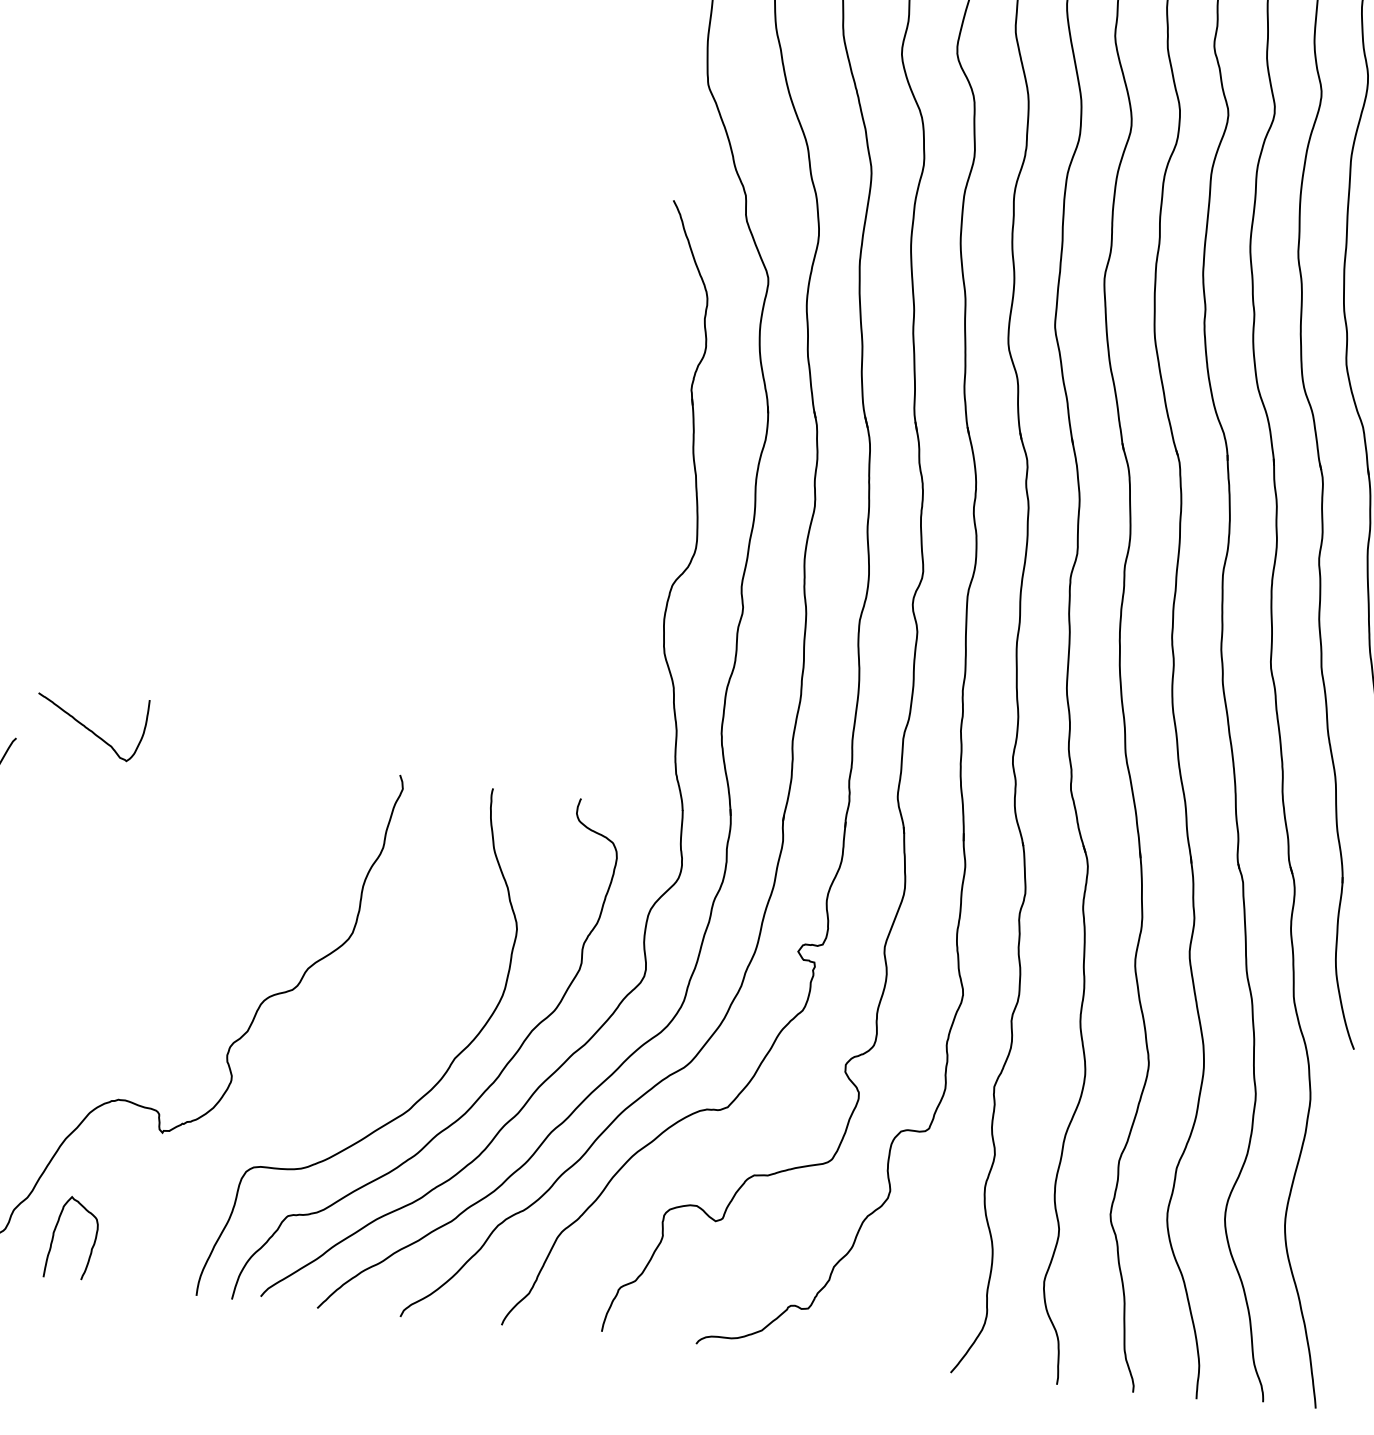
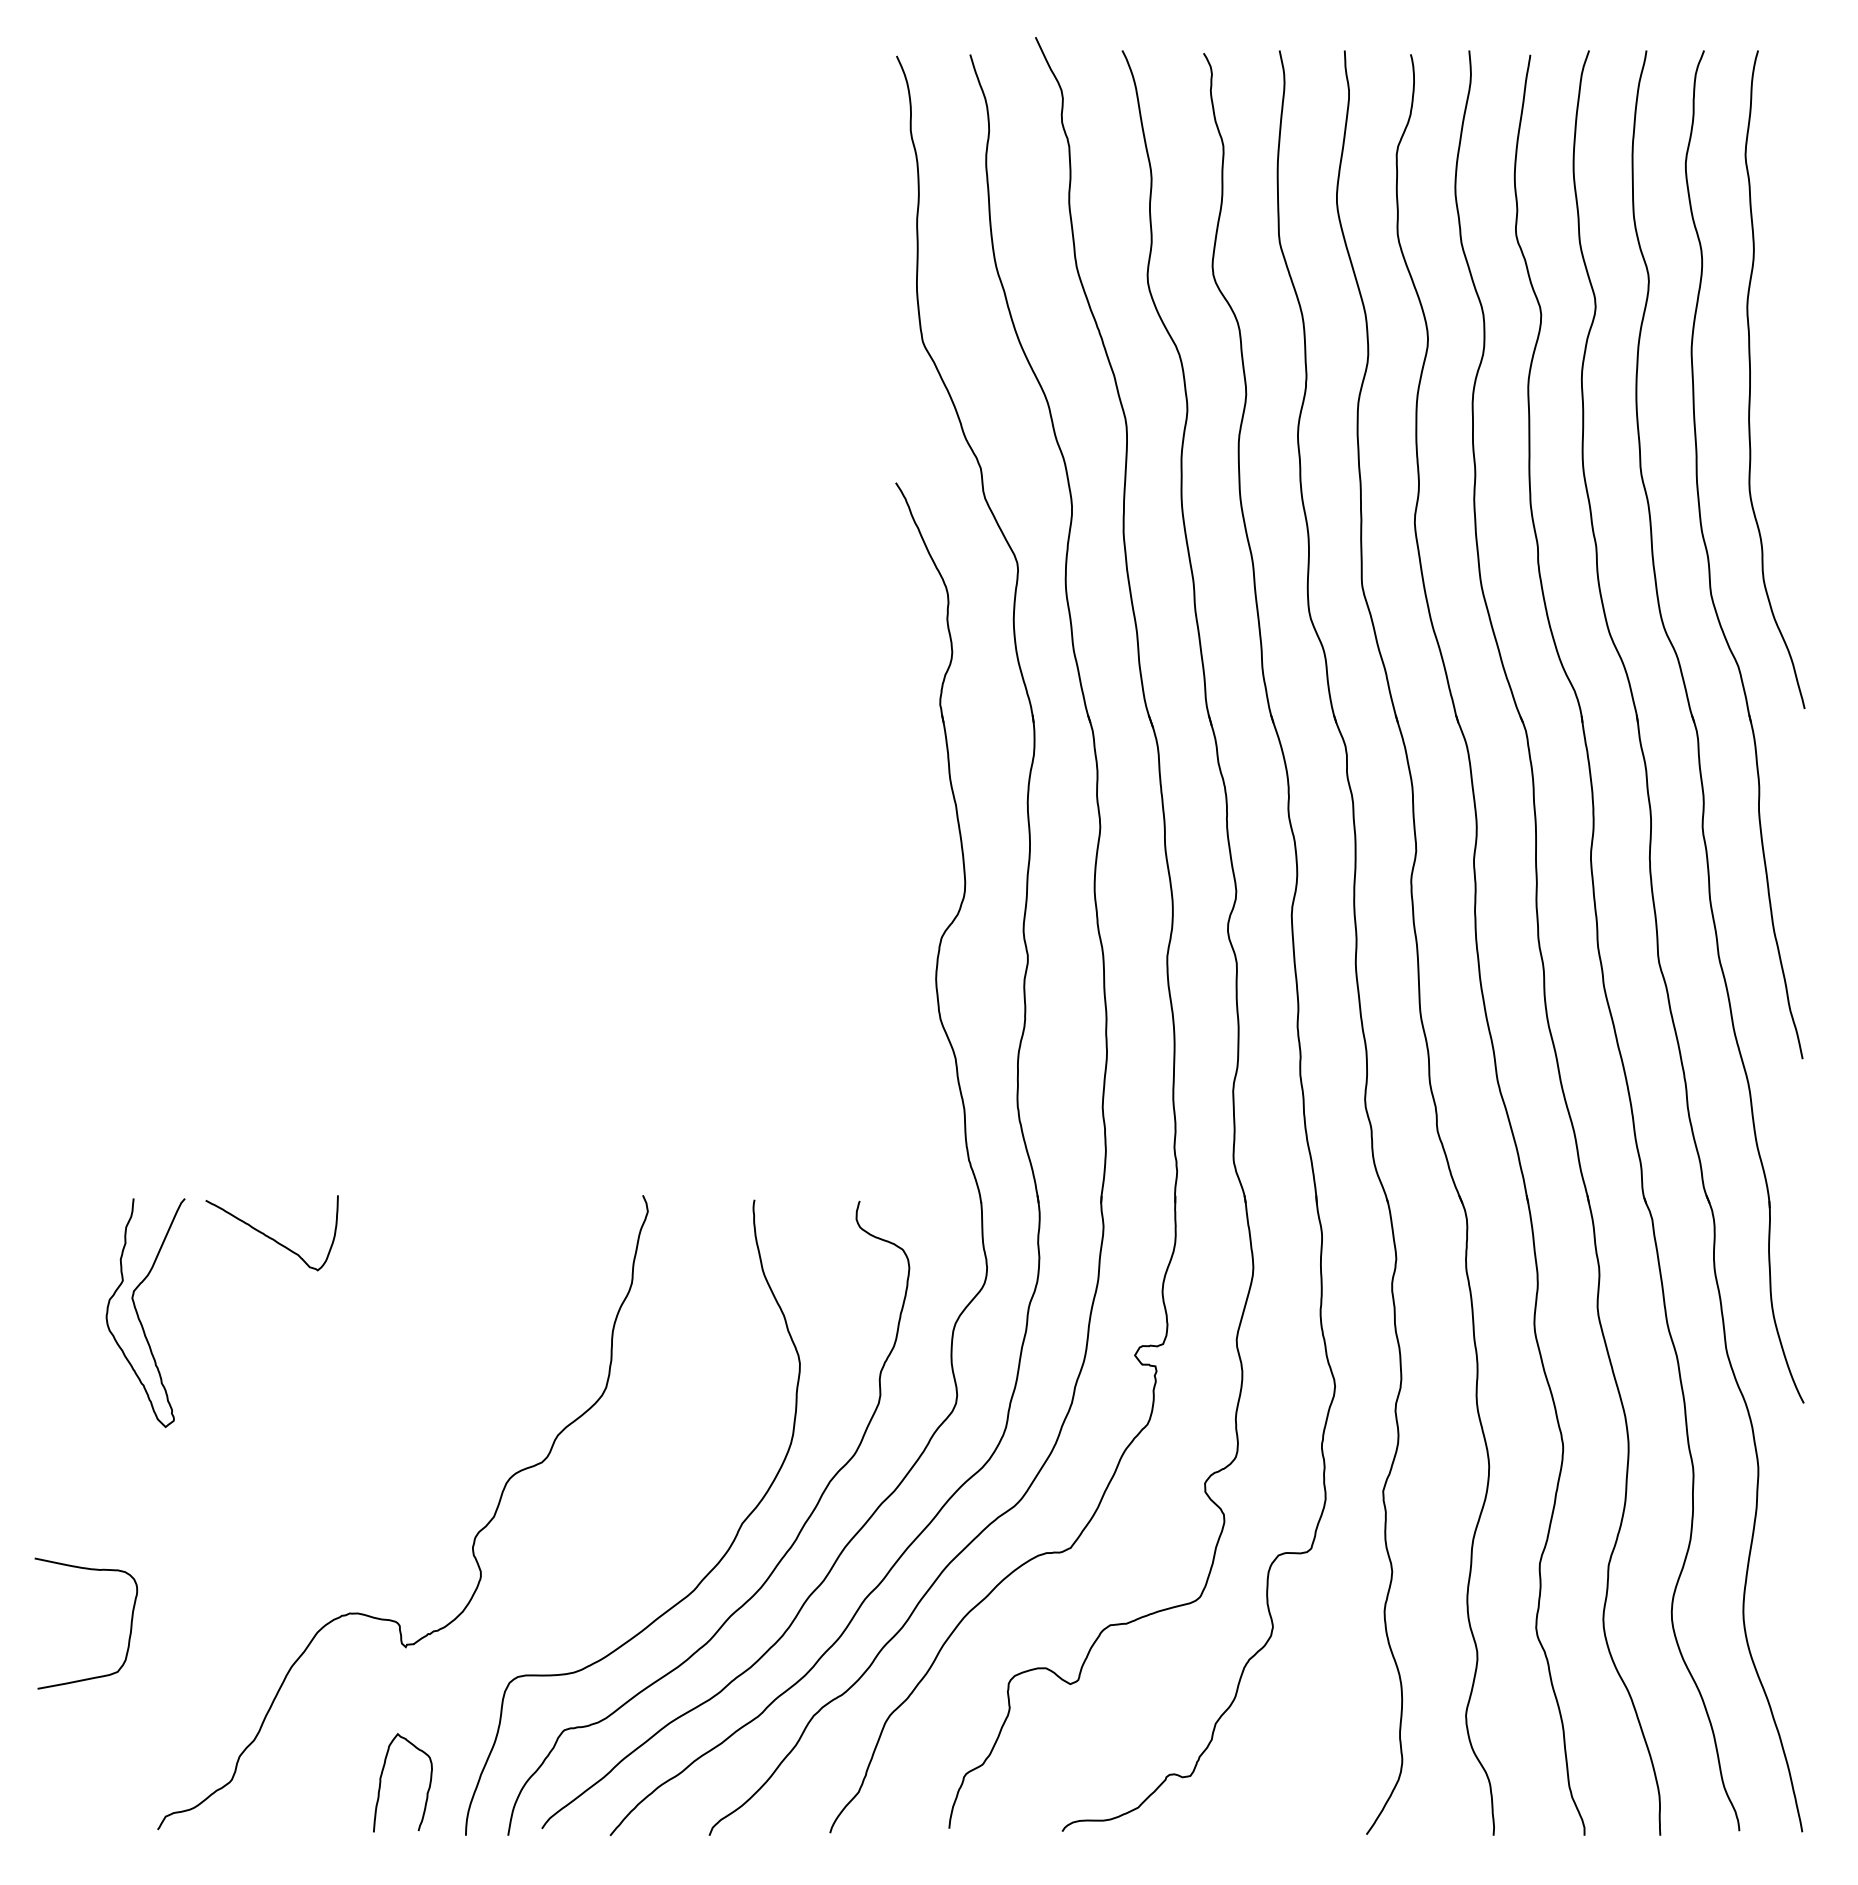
curve: (88, 727) -> (268, 1235), moved
curve: (54, 1236) -> (381, 1782), moved

